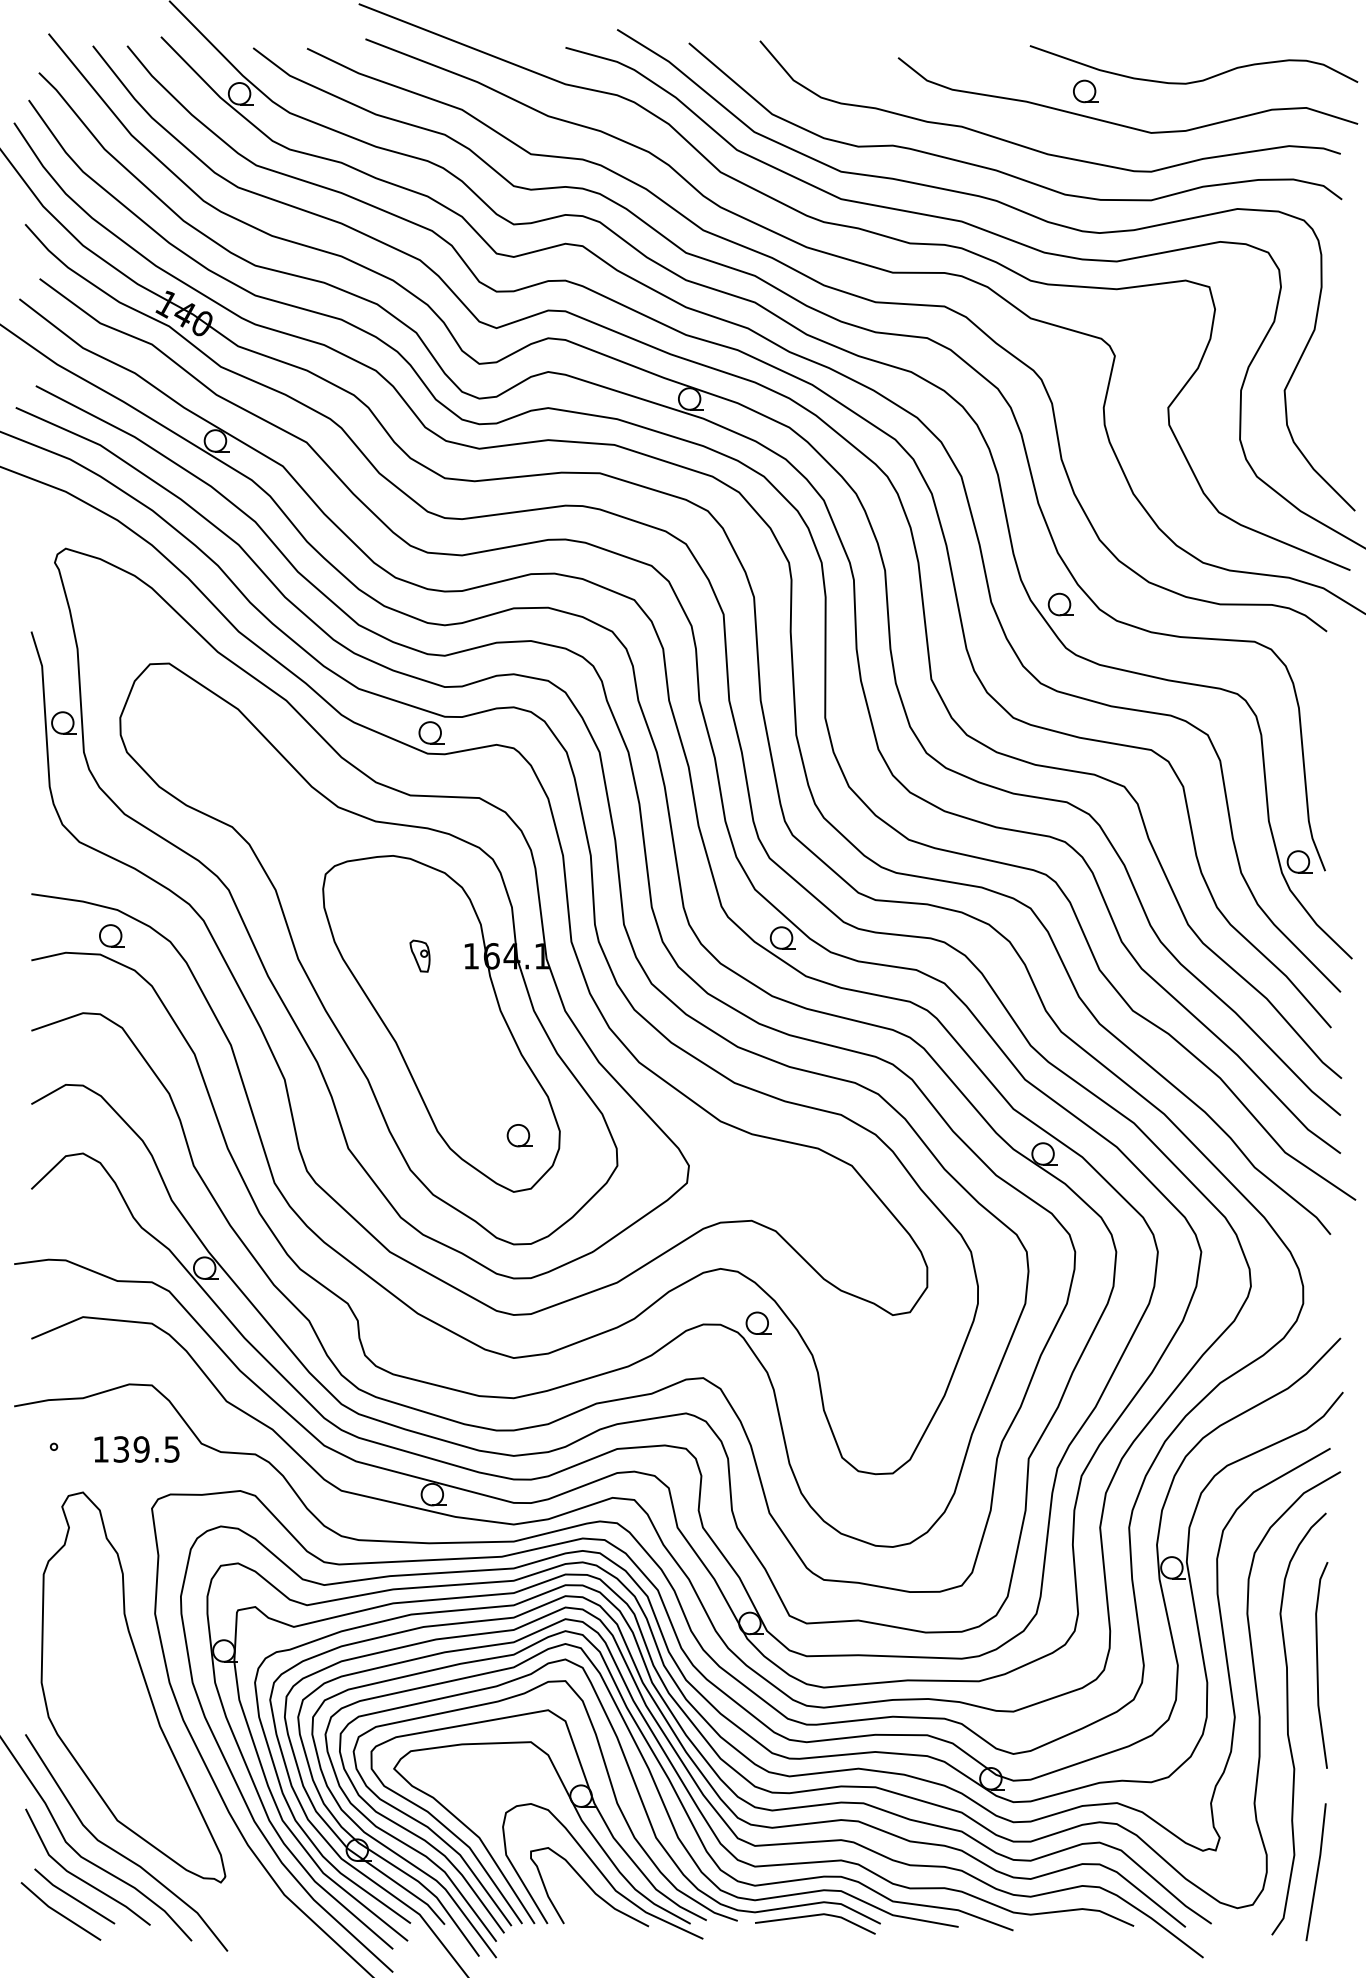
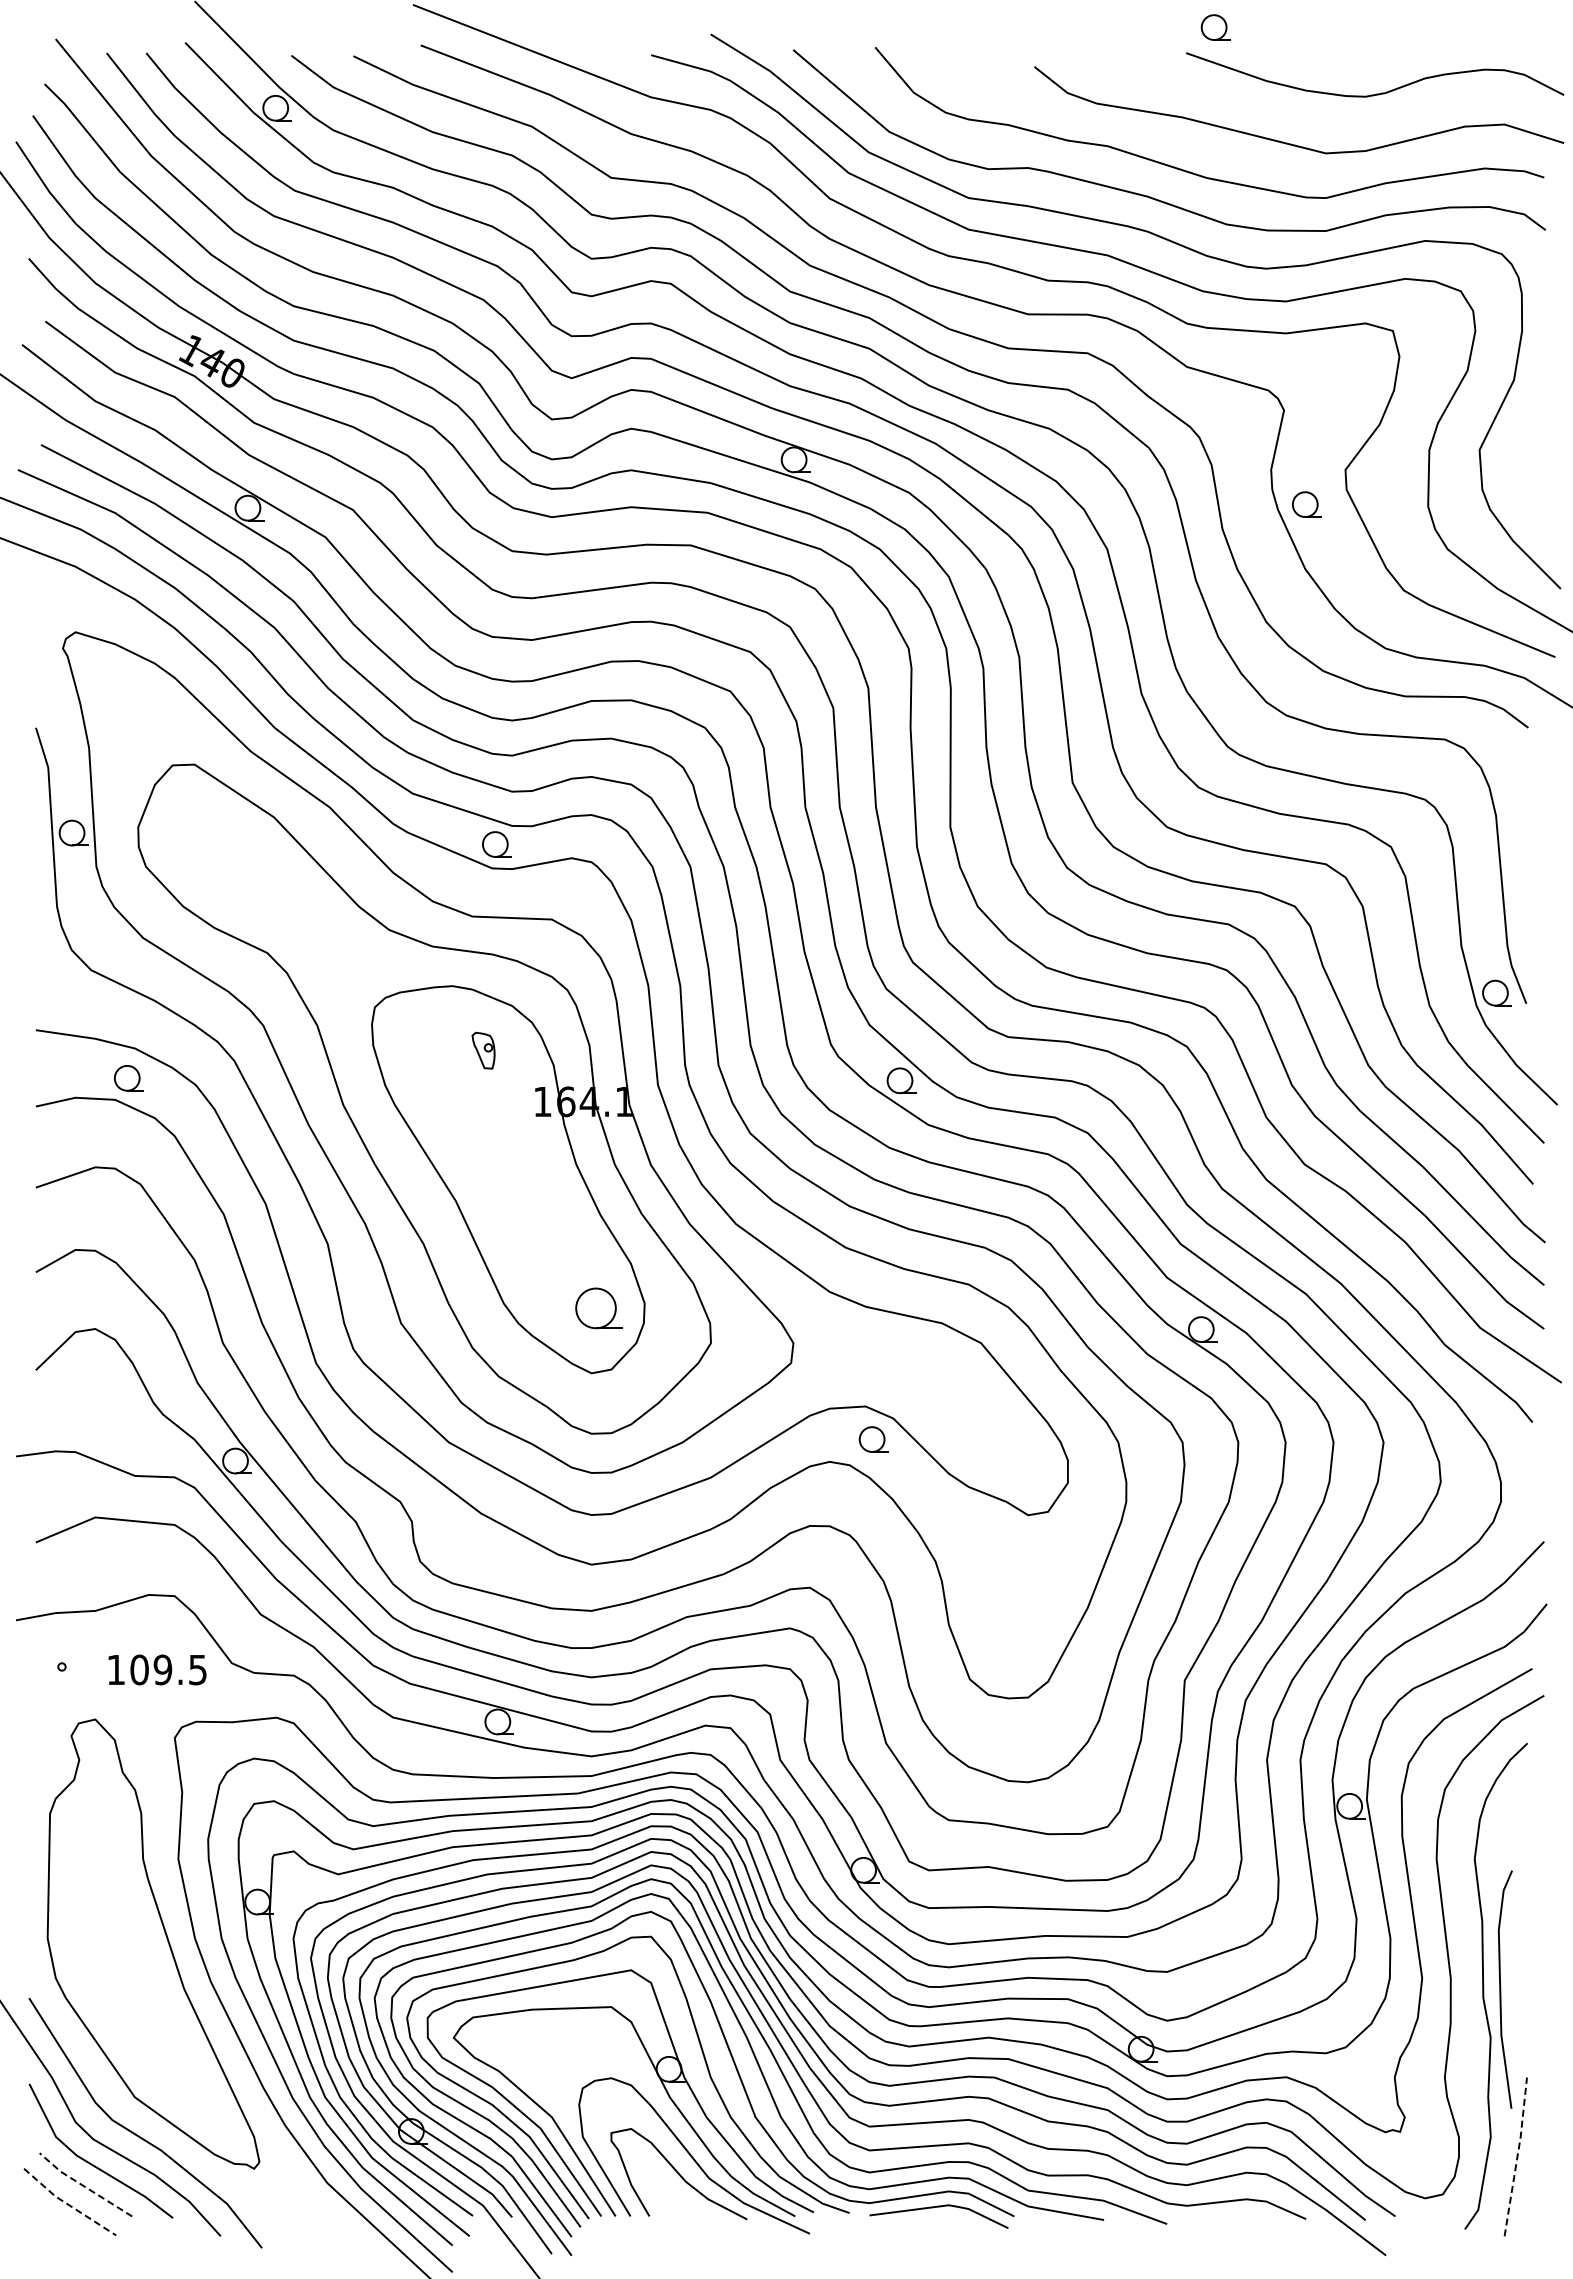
part: (1085, 91) -> (1215, 27), moved
part: (1060, 604) -> (1306, 504), moved
part: (419, 956) -> (483, 1050), moved
part: (519, 1135) -> (598, 1308), size x1.6
part: (758, 1323) -> (873, 1439), moved
text: (121, 1449) -> (139, 1669), 139.5 -> 109.5
line: (1318, 1665) -> (1501, 1989), moved
line: (1317, 1871) -> (1517, 2156), solid -> dashed
line: (72, 1897) -> (83, 2185), solid -> dashed
line: (58, 1913) -> (67, 2204), solid -> dashed

